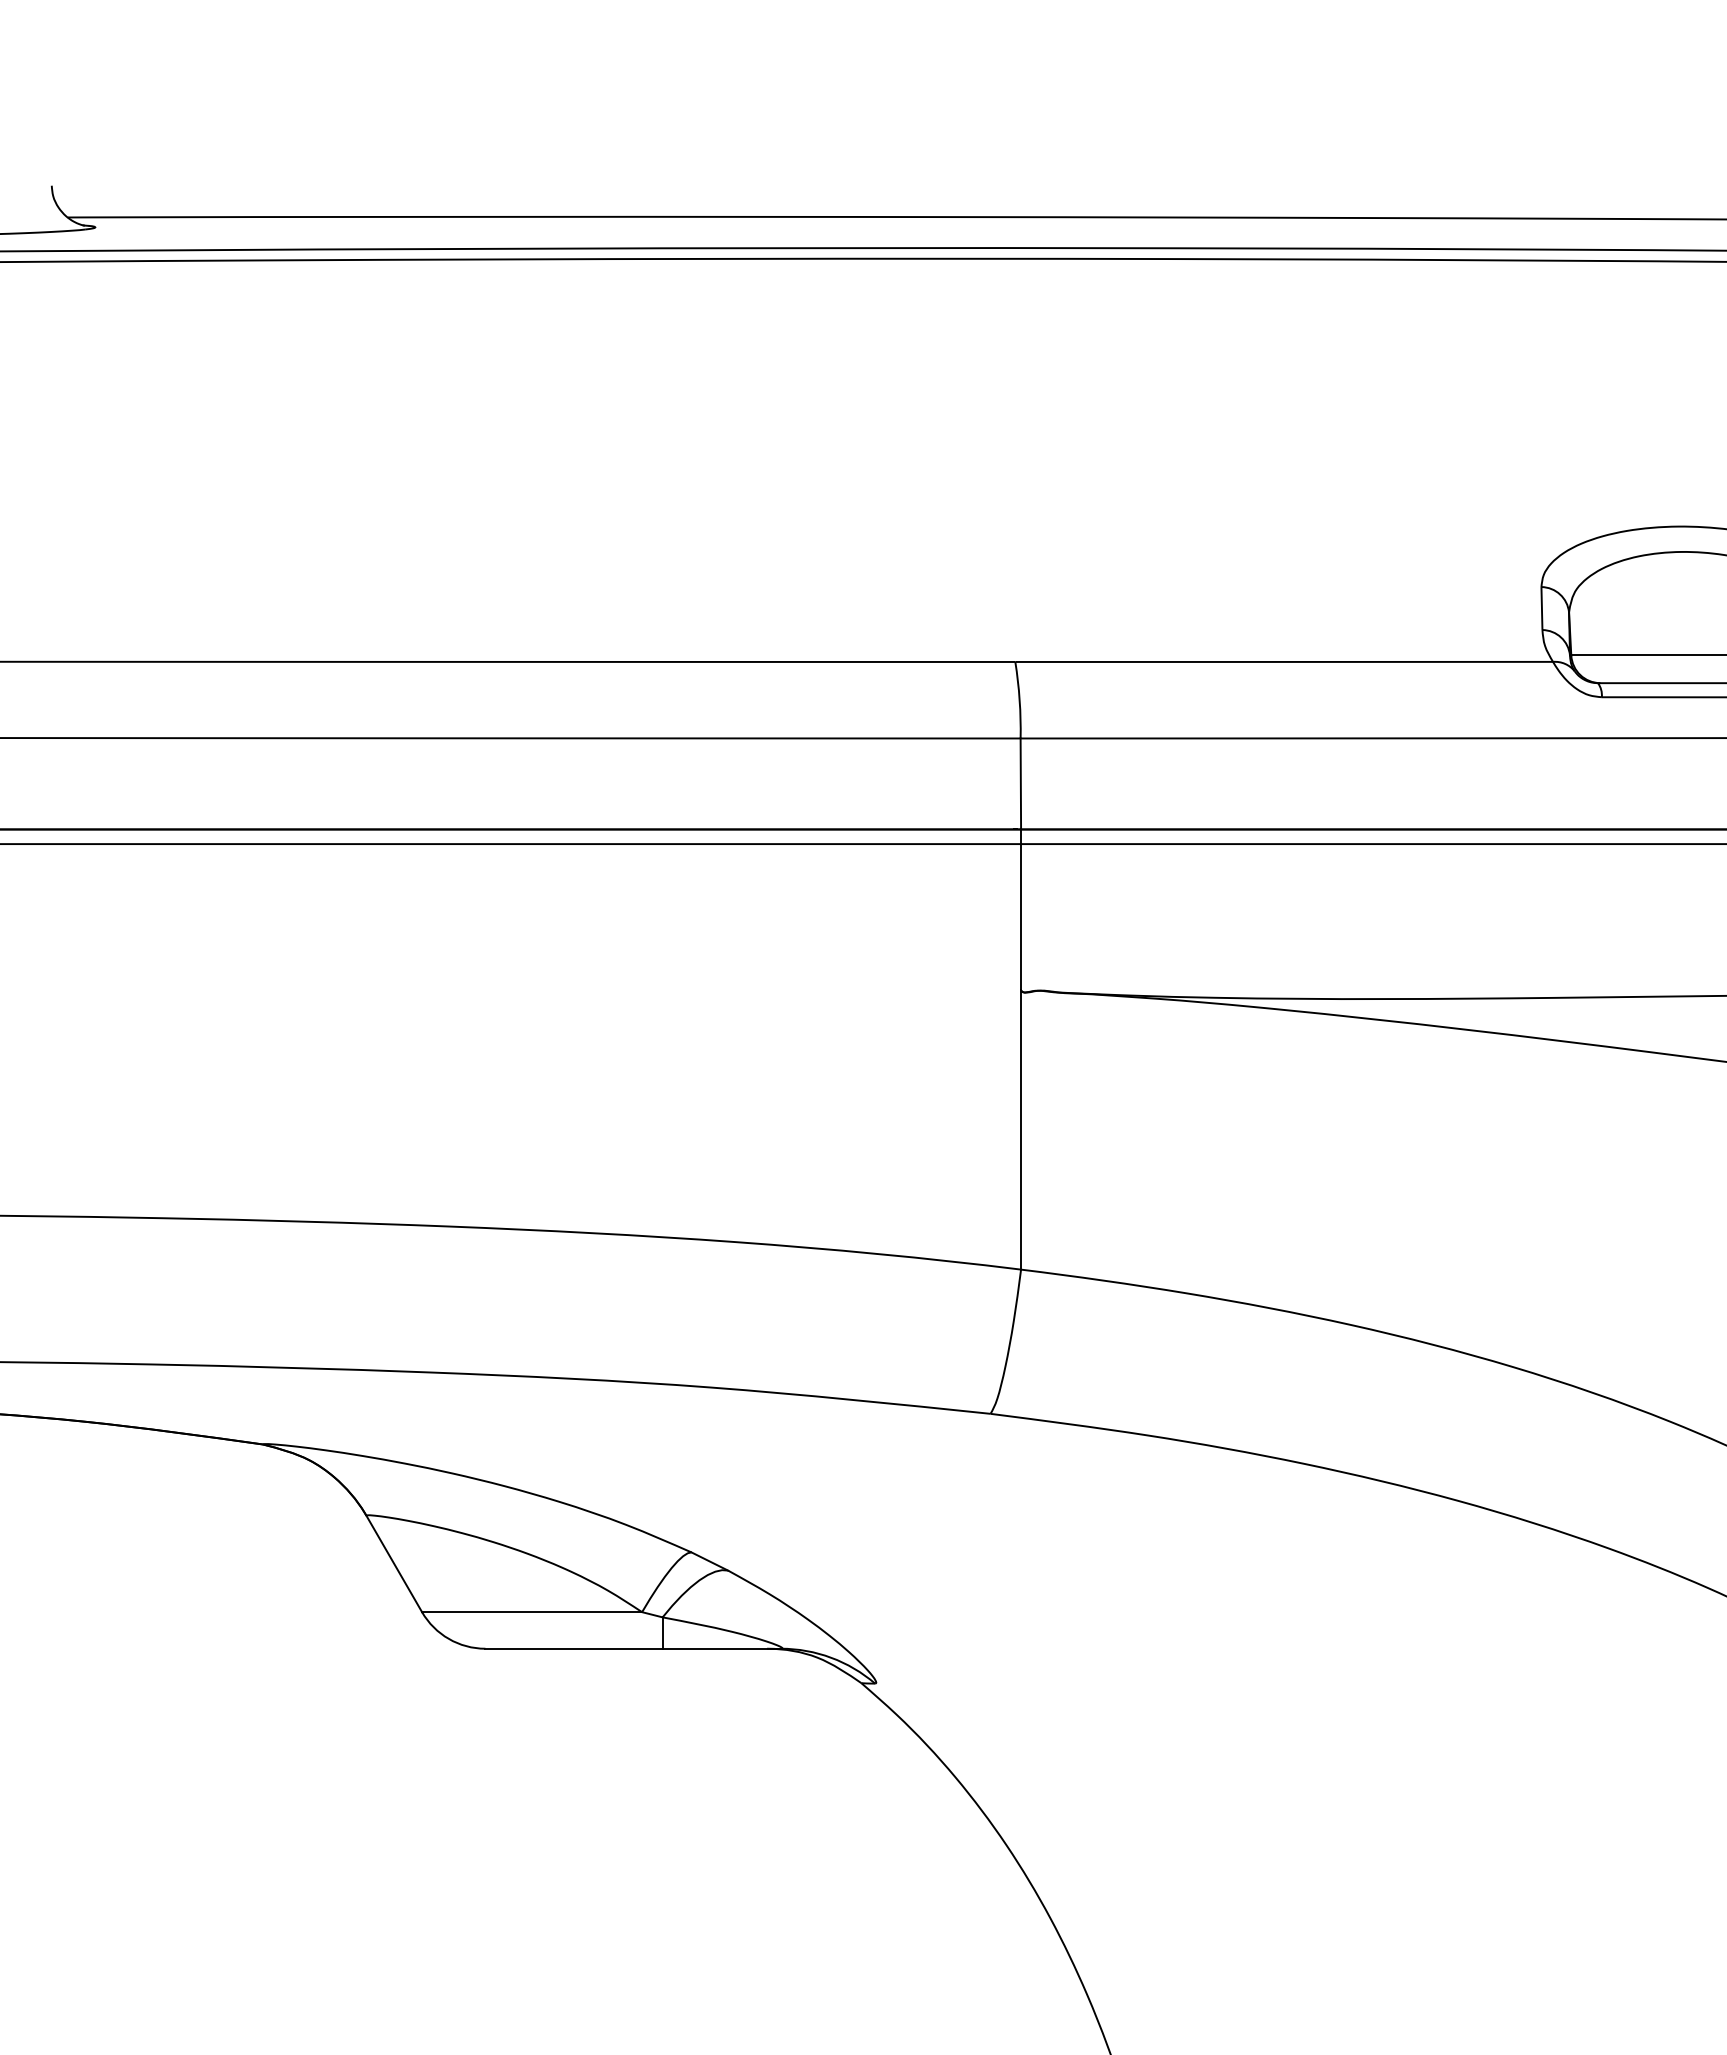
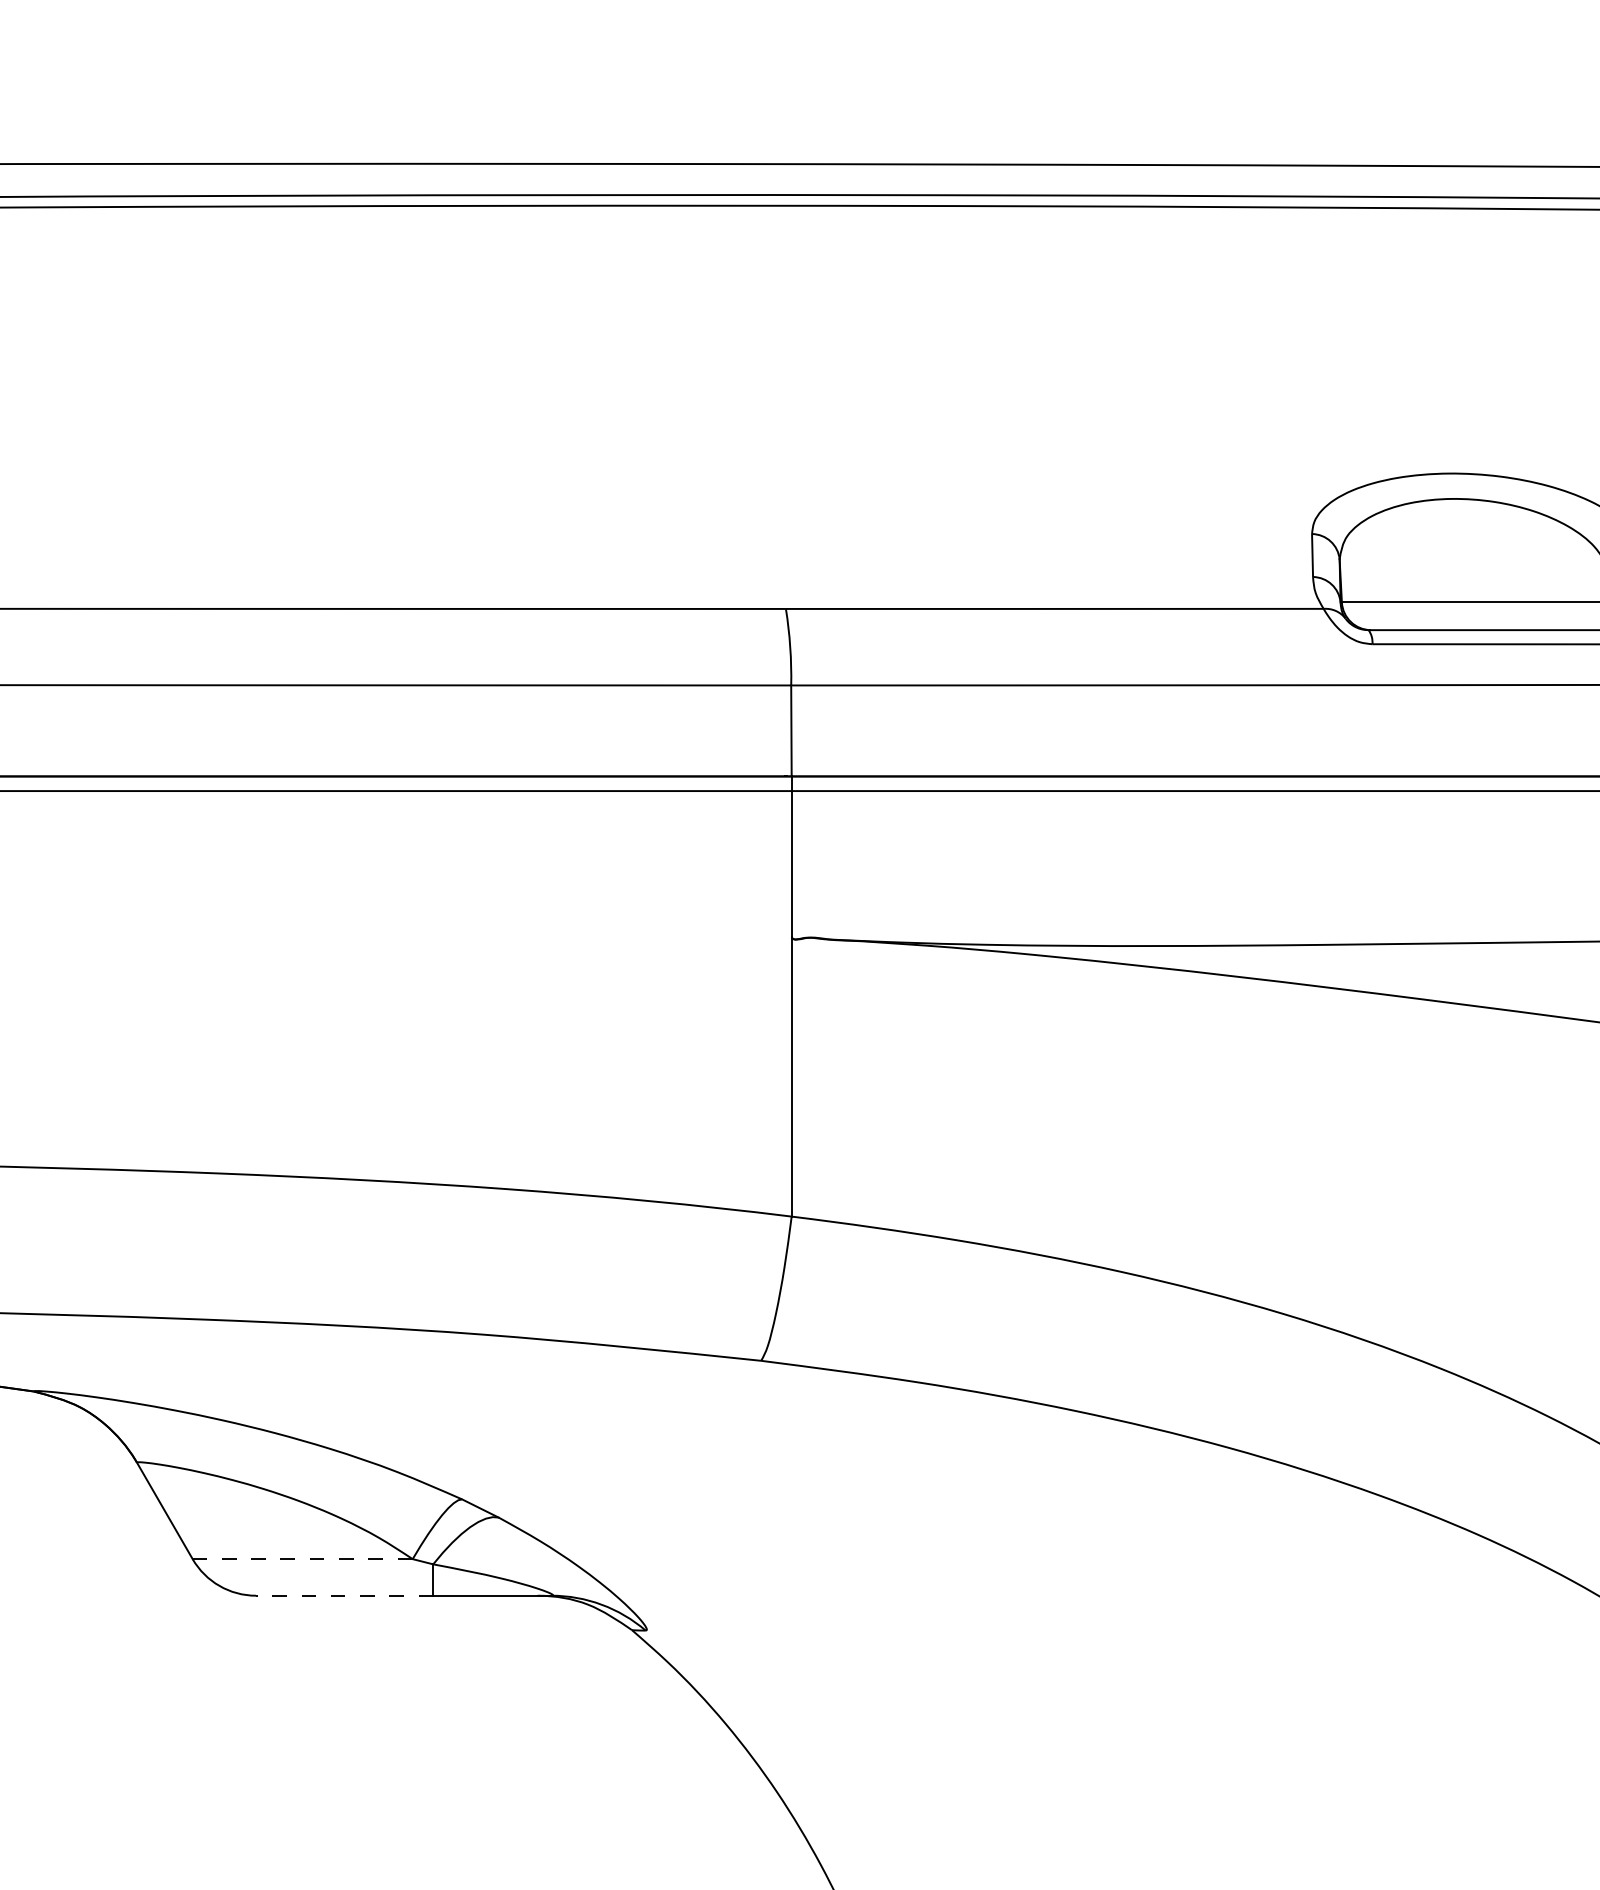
line: (532, 1612) -> (303, 1559), solid -> dashed
line: (574, 1648) -> (345, 1595), solid -> dashed

